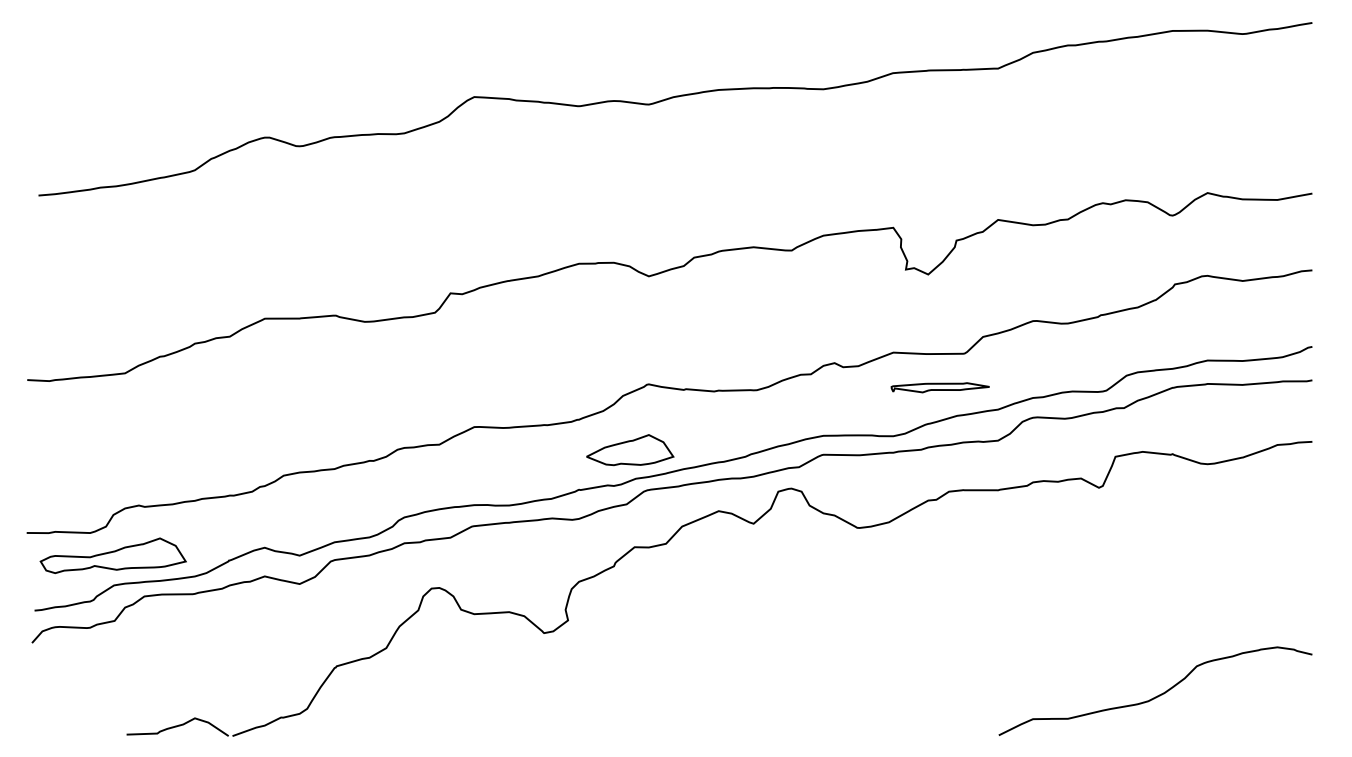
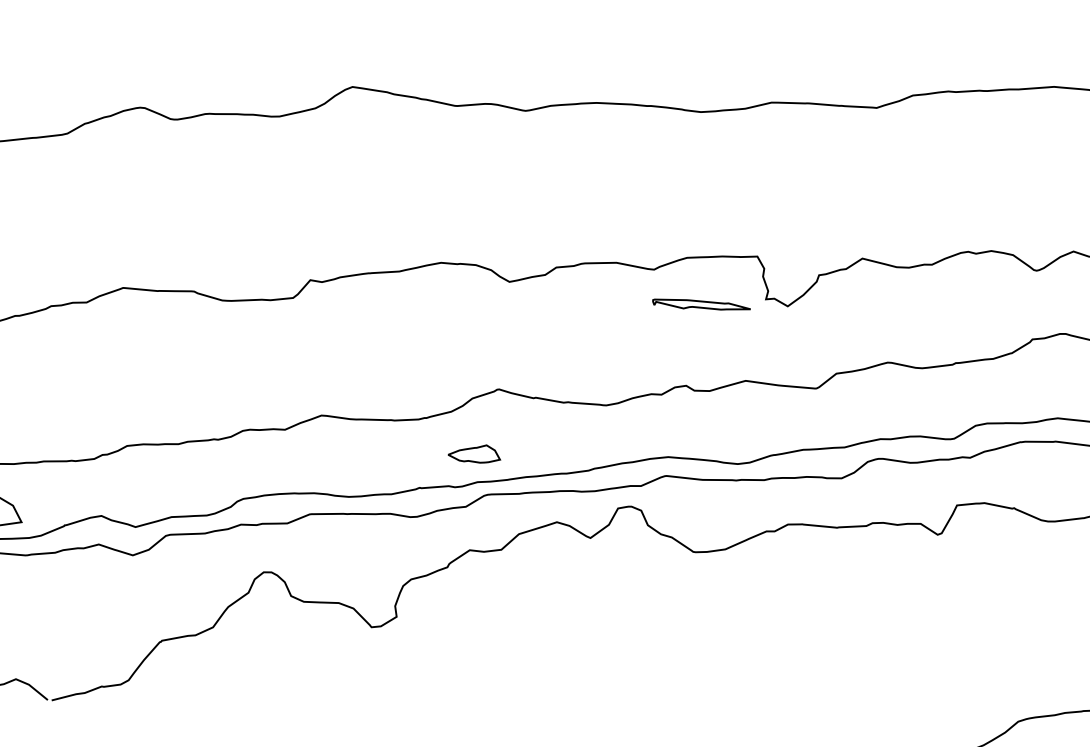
part: (939, 387) -> (700, 305), moved
part: (630, 450) -> (474, 453), size x0.6

